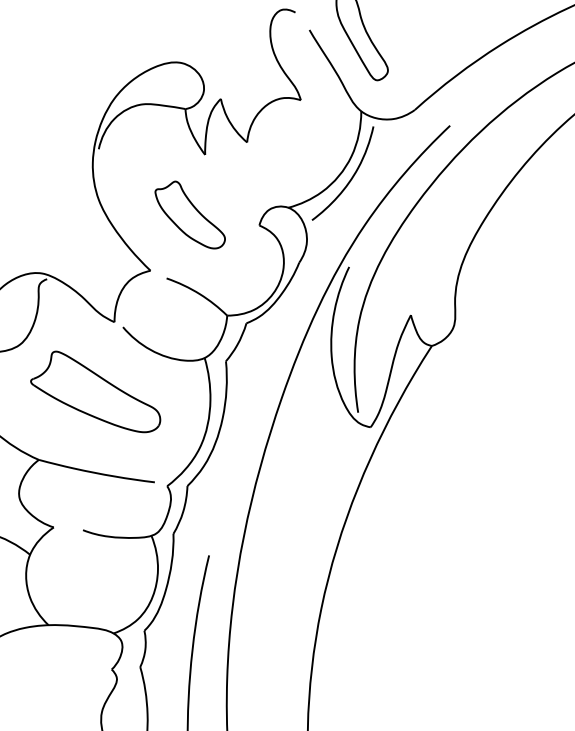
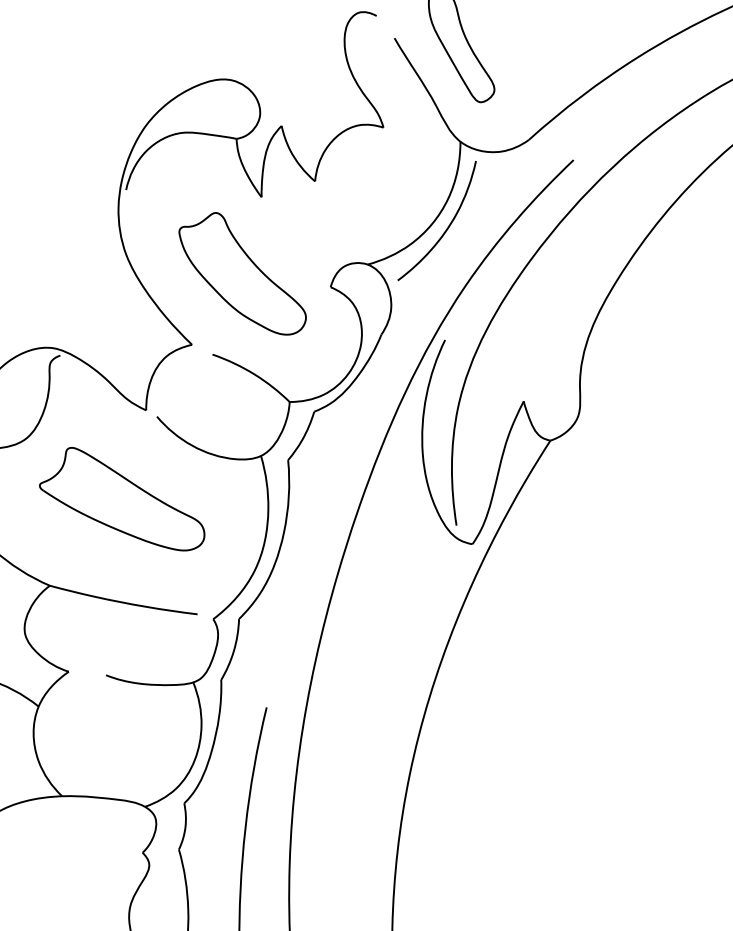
part: (190, 214) -> (242, 273), size x1.43

